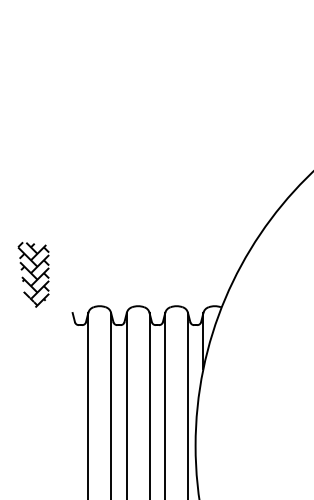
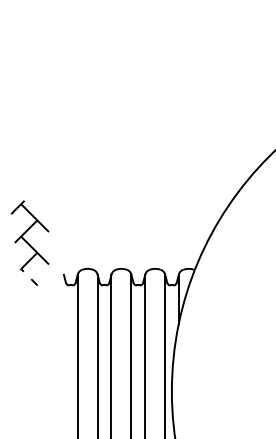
part: (33, 276) -> (29, 242), size x1.43

